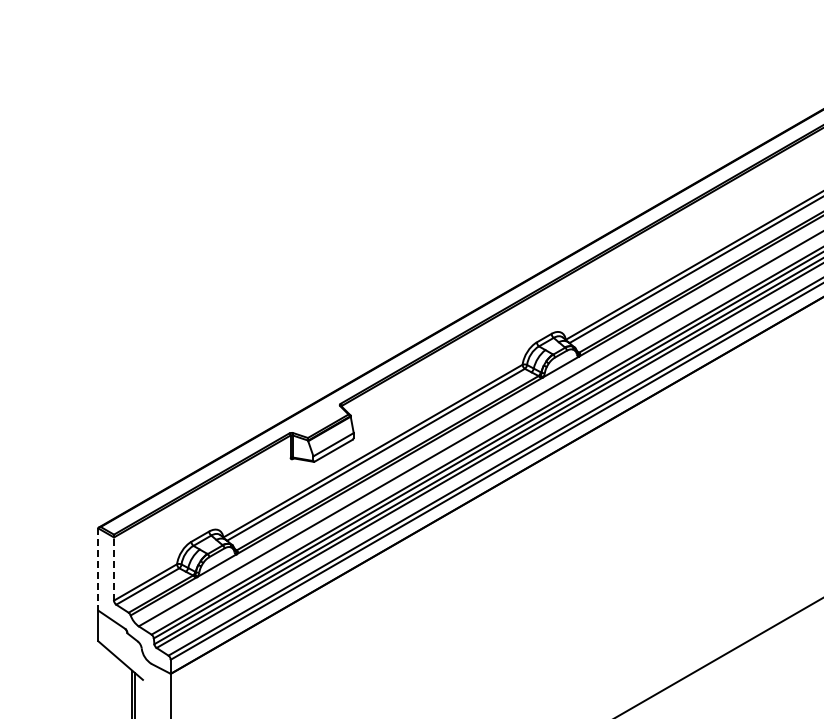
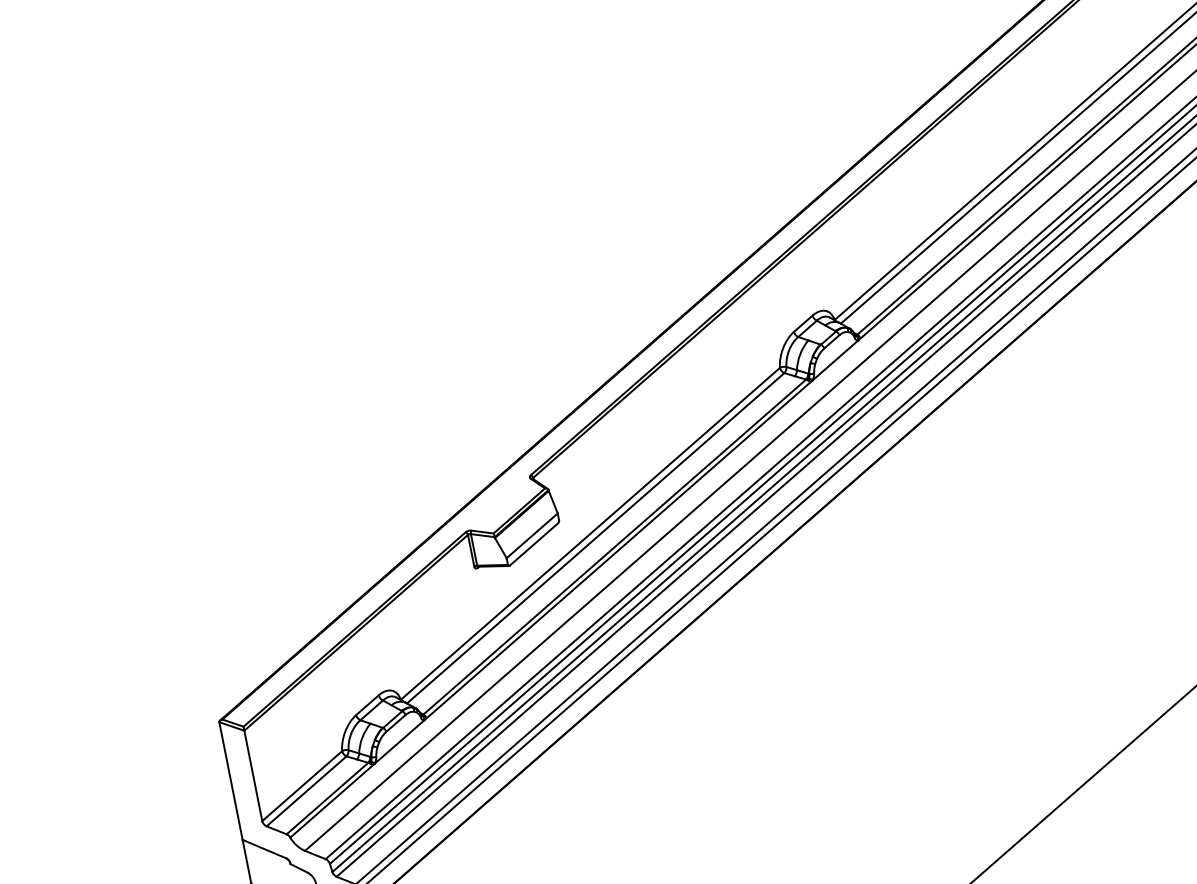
line: (114, 569) -> (254, 776), dashed -> solid
line: (98, 570) -> (231, 782), dashed -> solid

